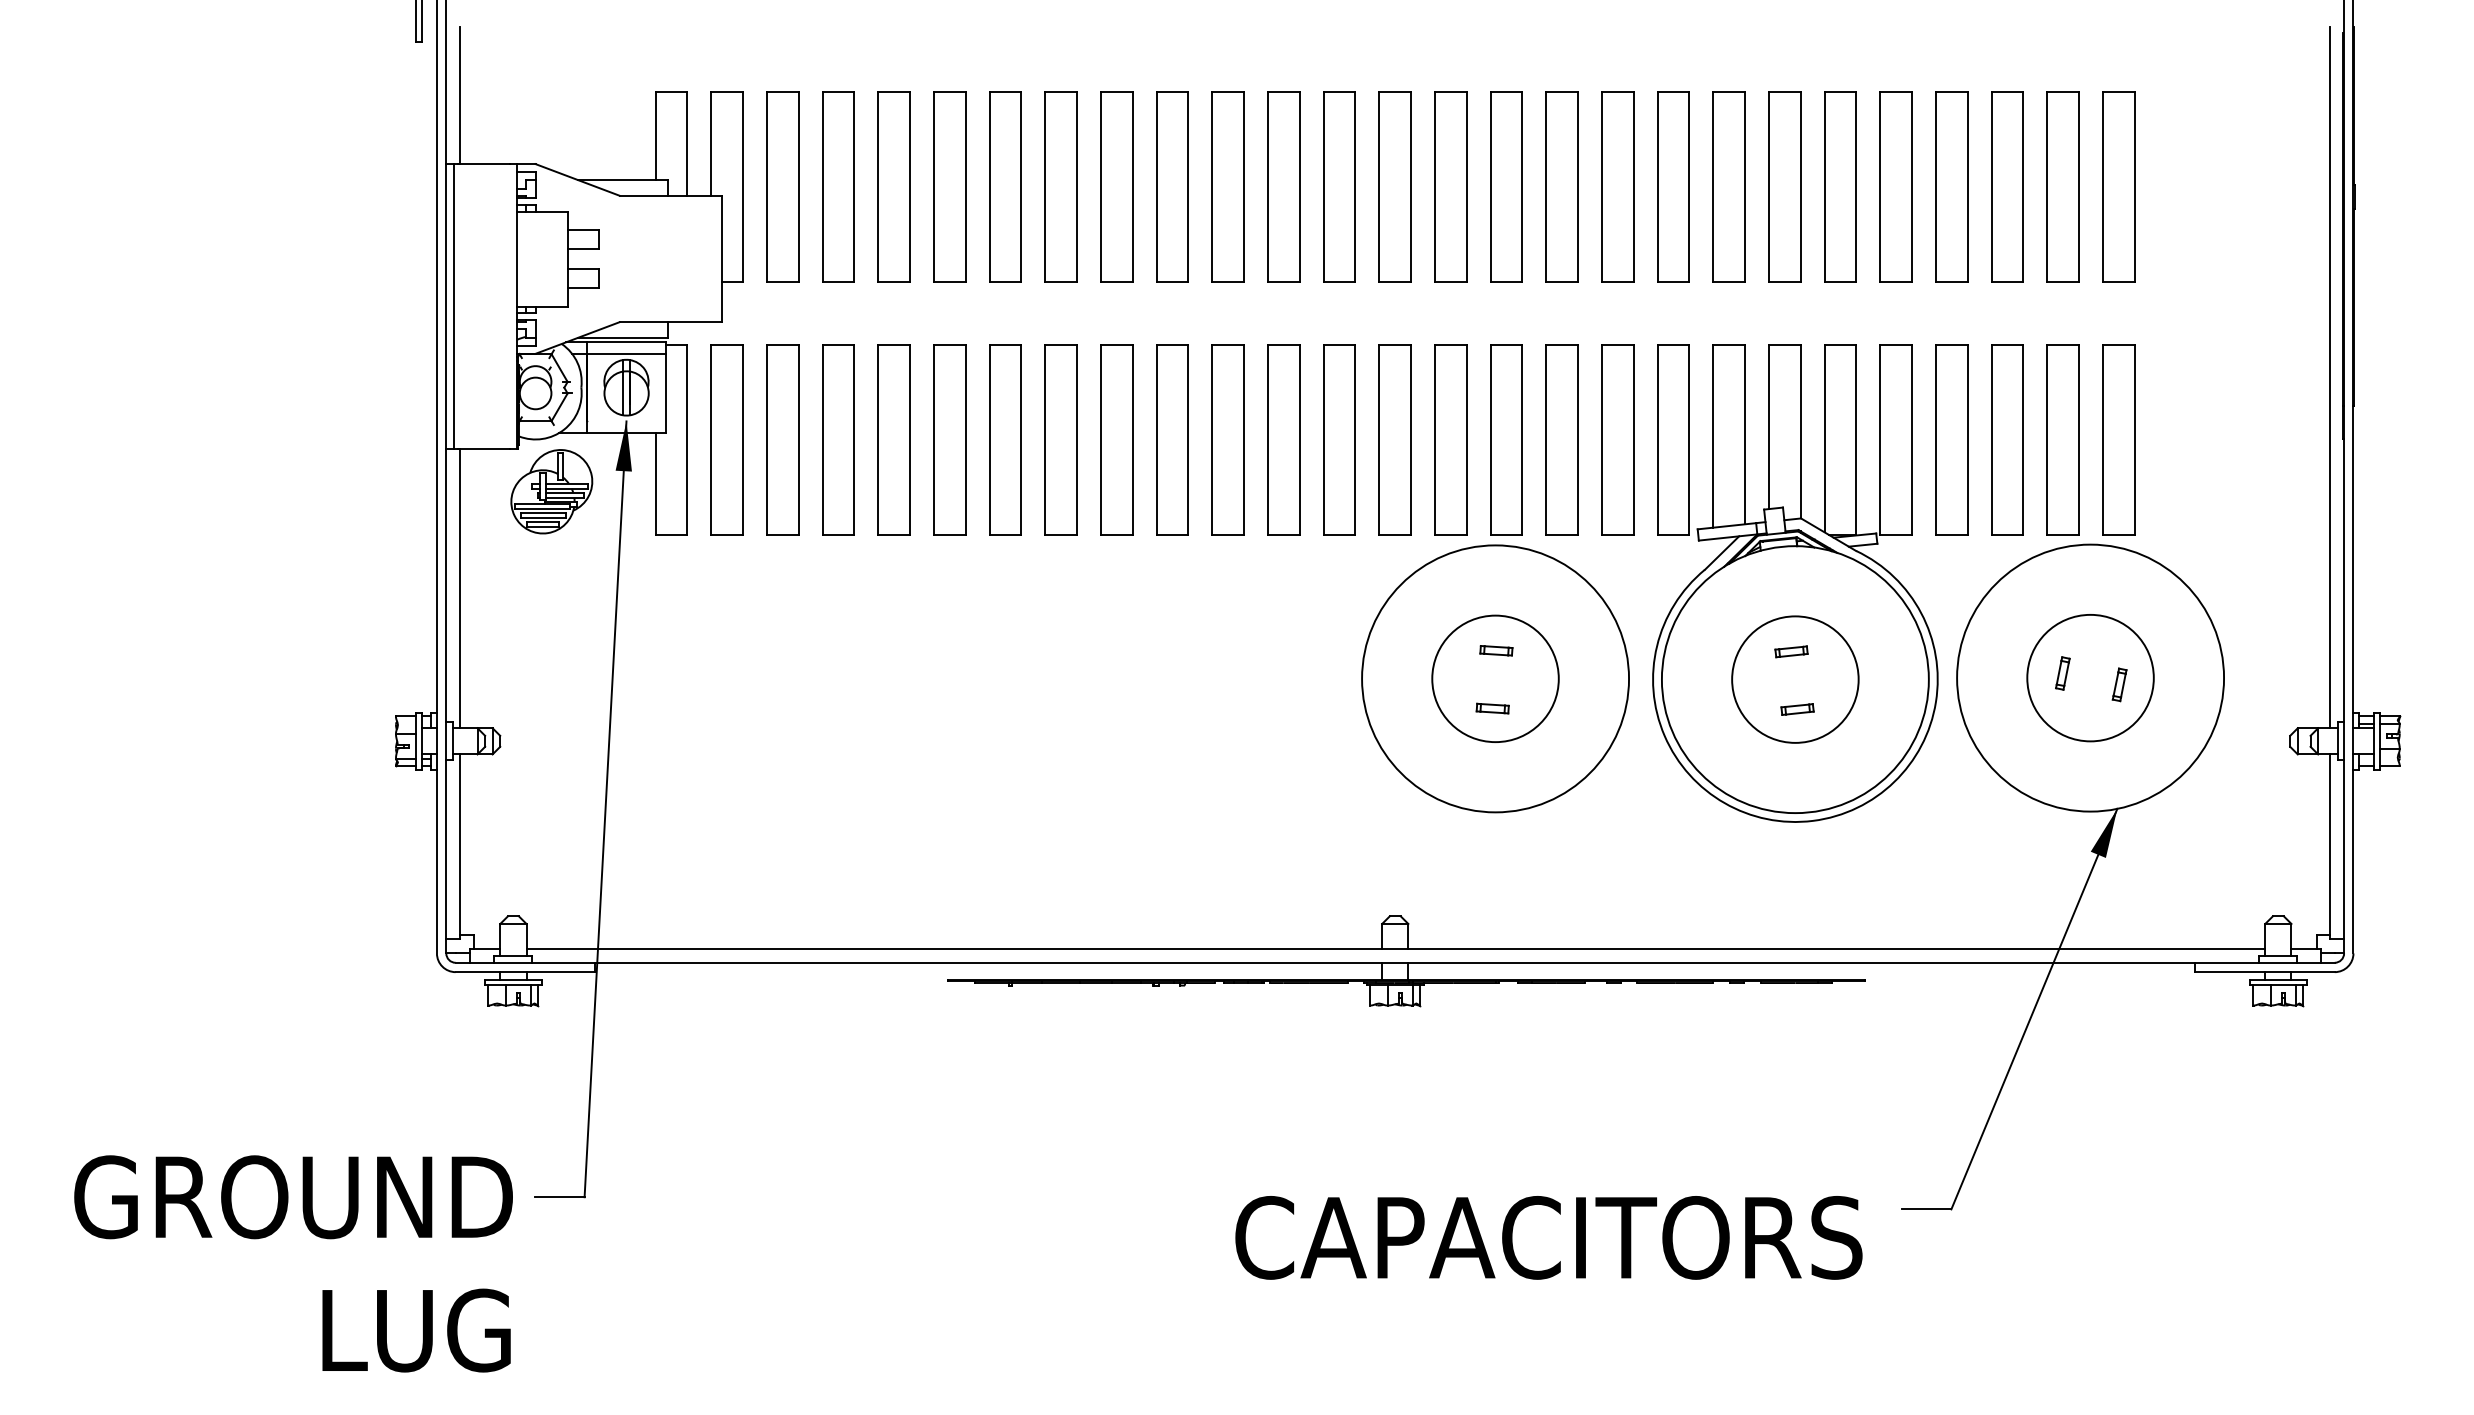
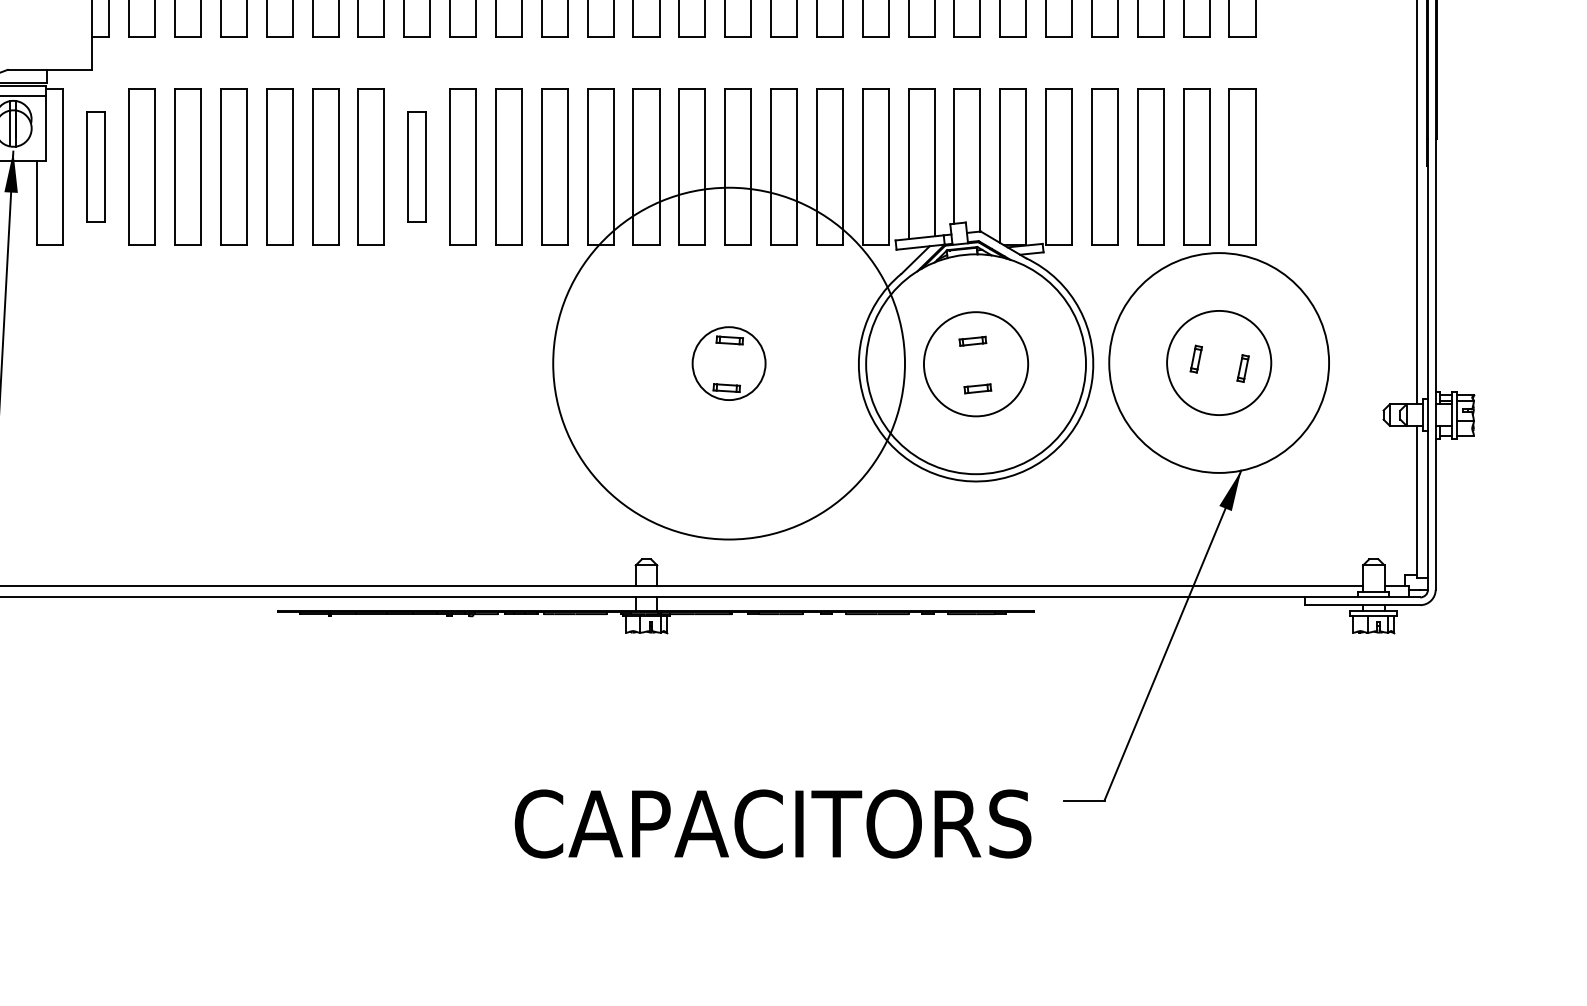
part: (726, 439) -> (95, 166), size x0.7
part: (1116, 439) -> (416, 166), size x0.7
circle: (1495, 678) -> (729, 363), size x0.7
circle: (1495, 678) -> (729, 363), size x1.6

